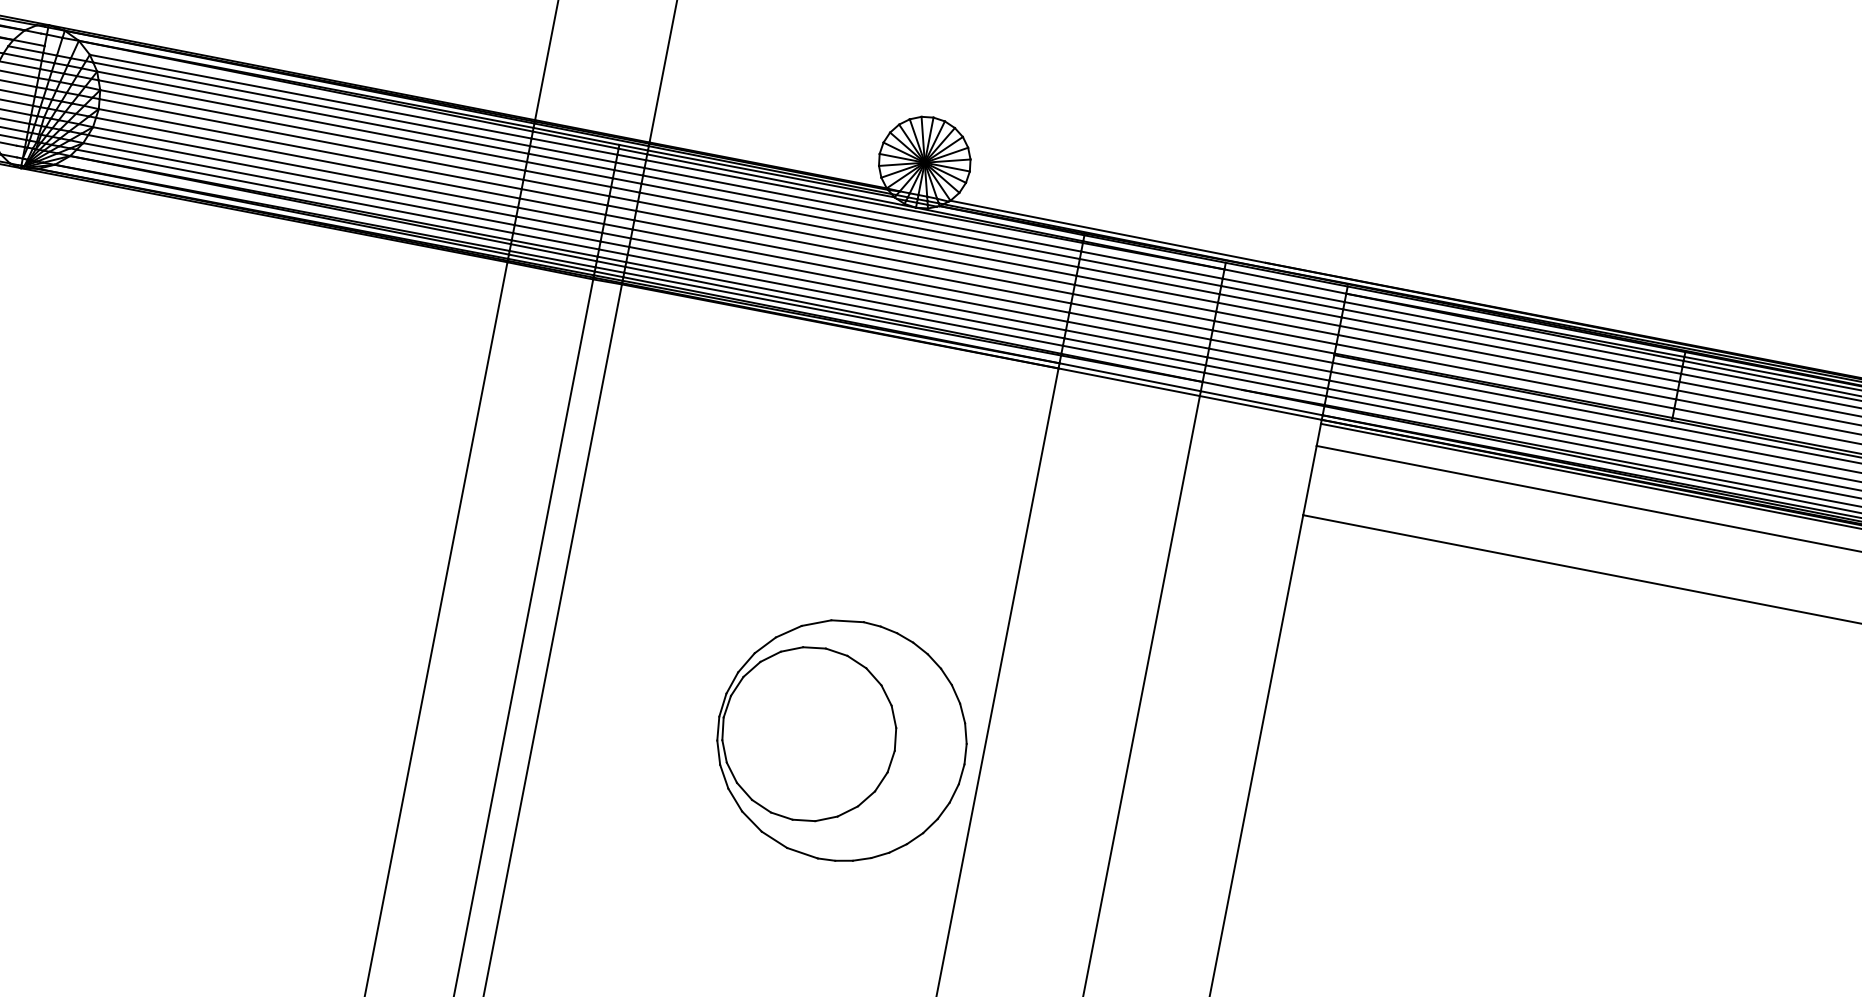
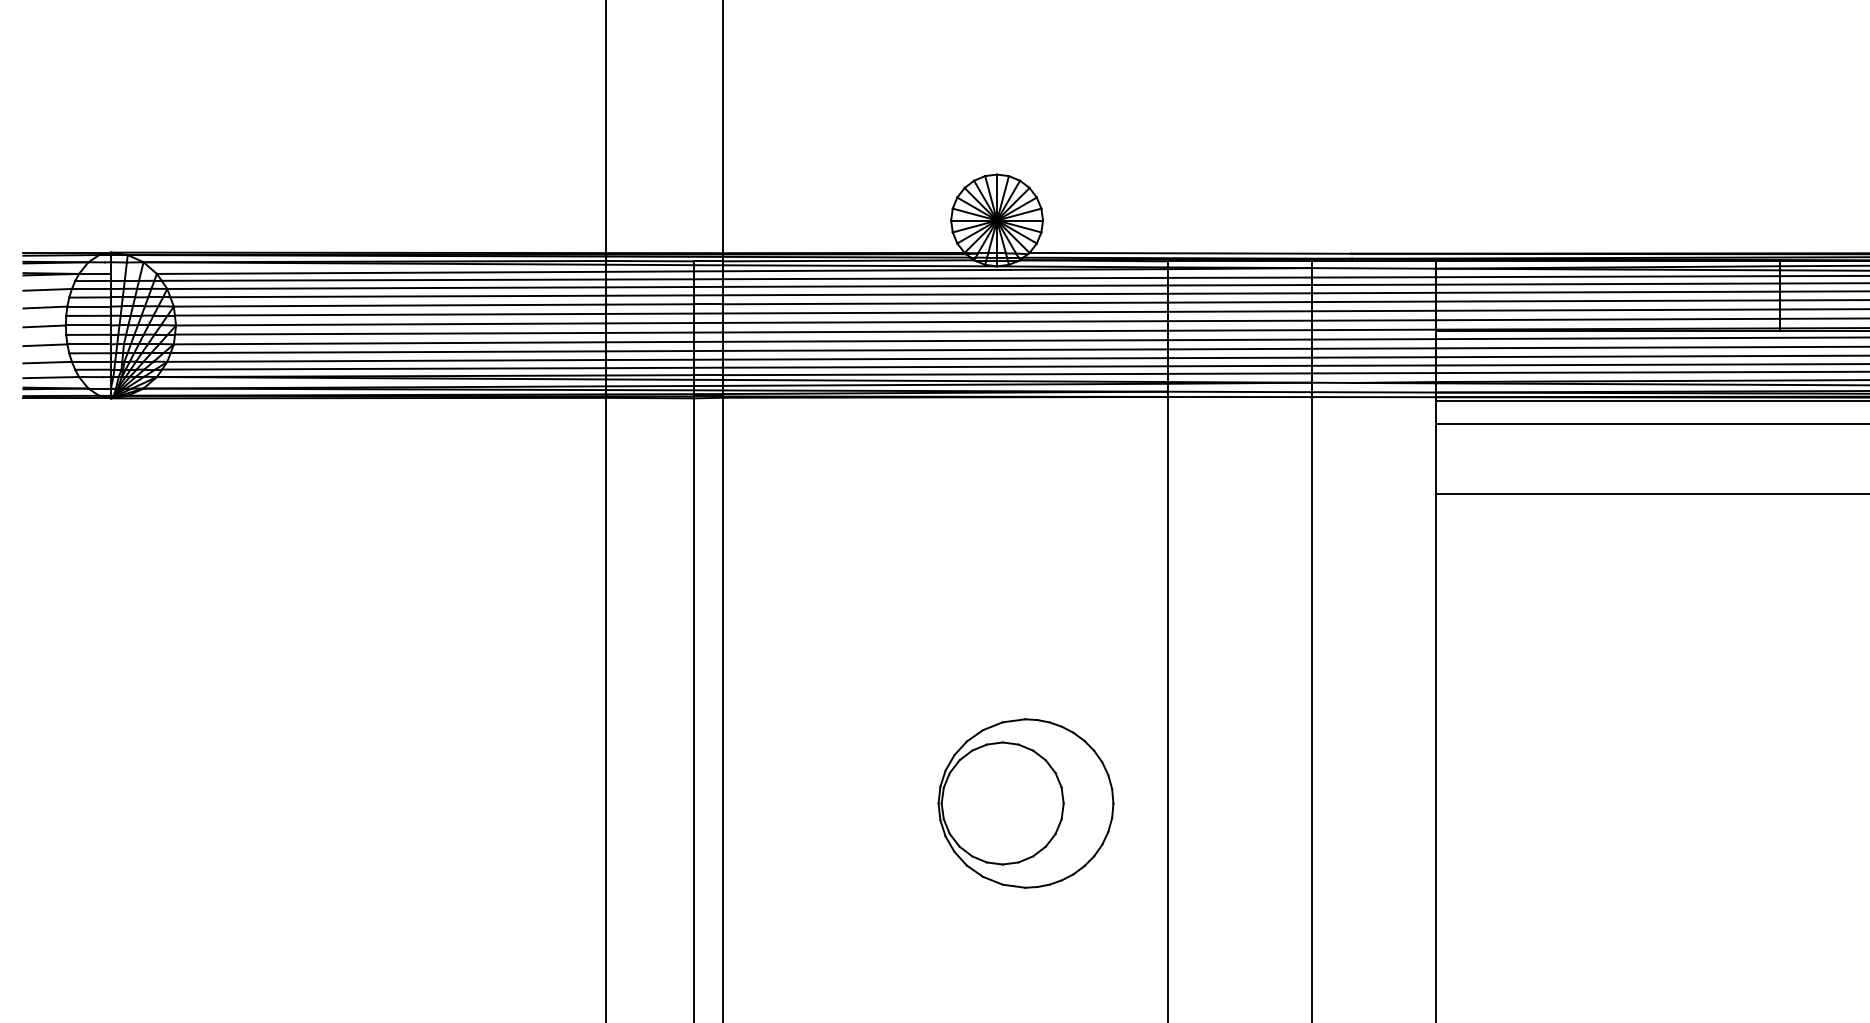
part: (841, 740) -> (1025, 803), size x0.7

